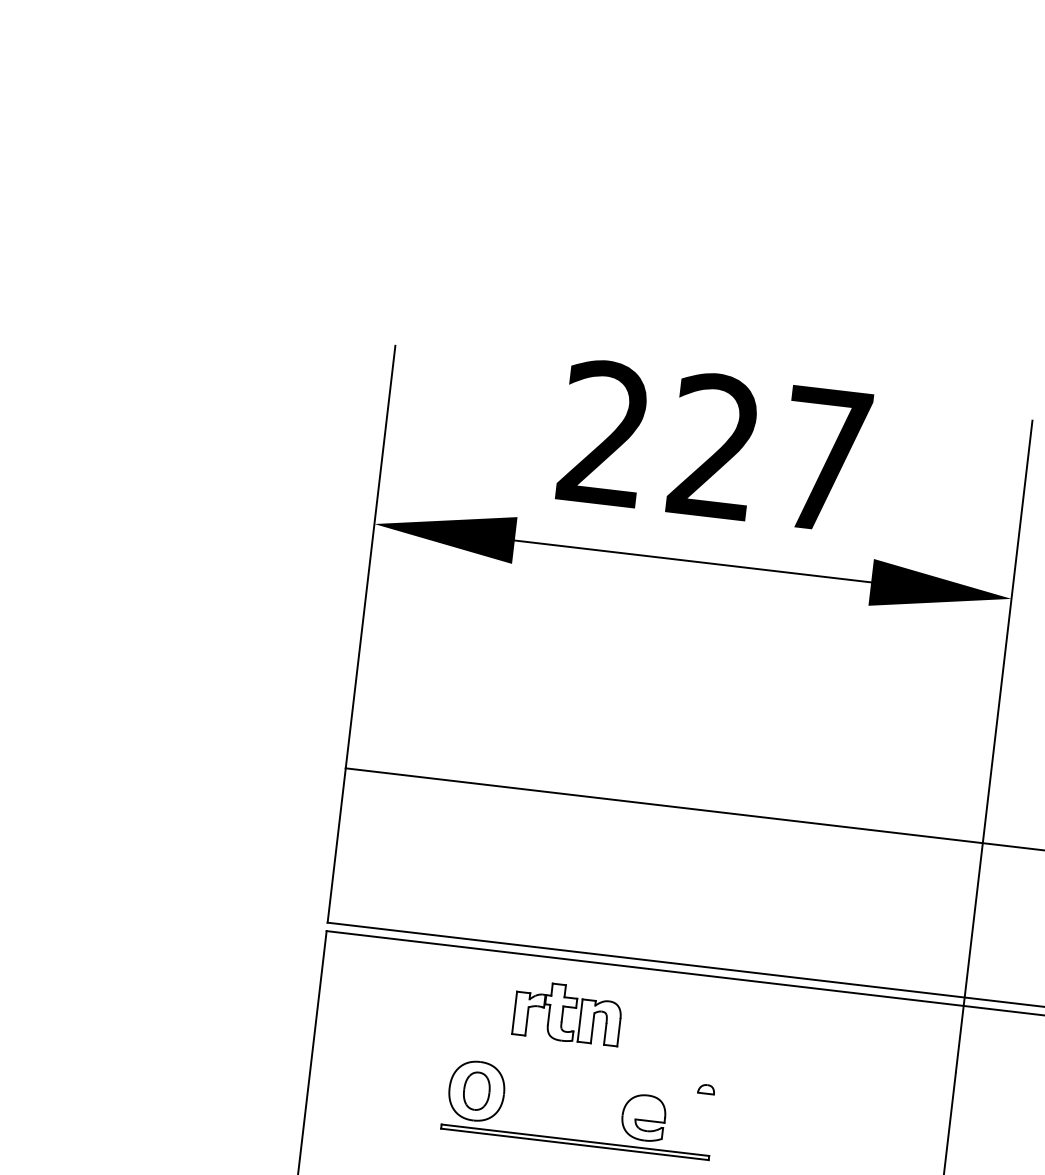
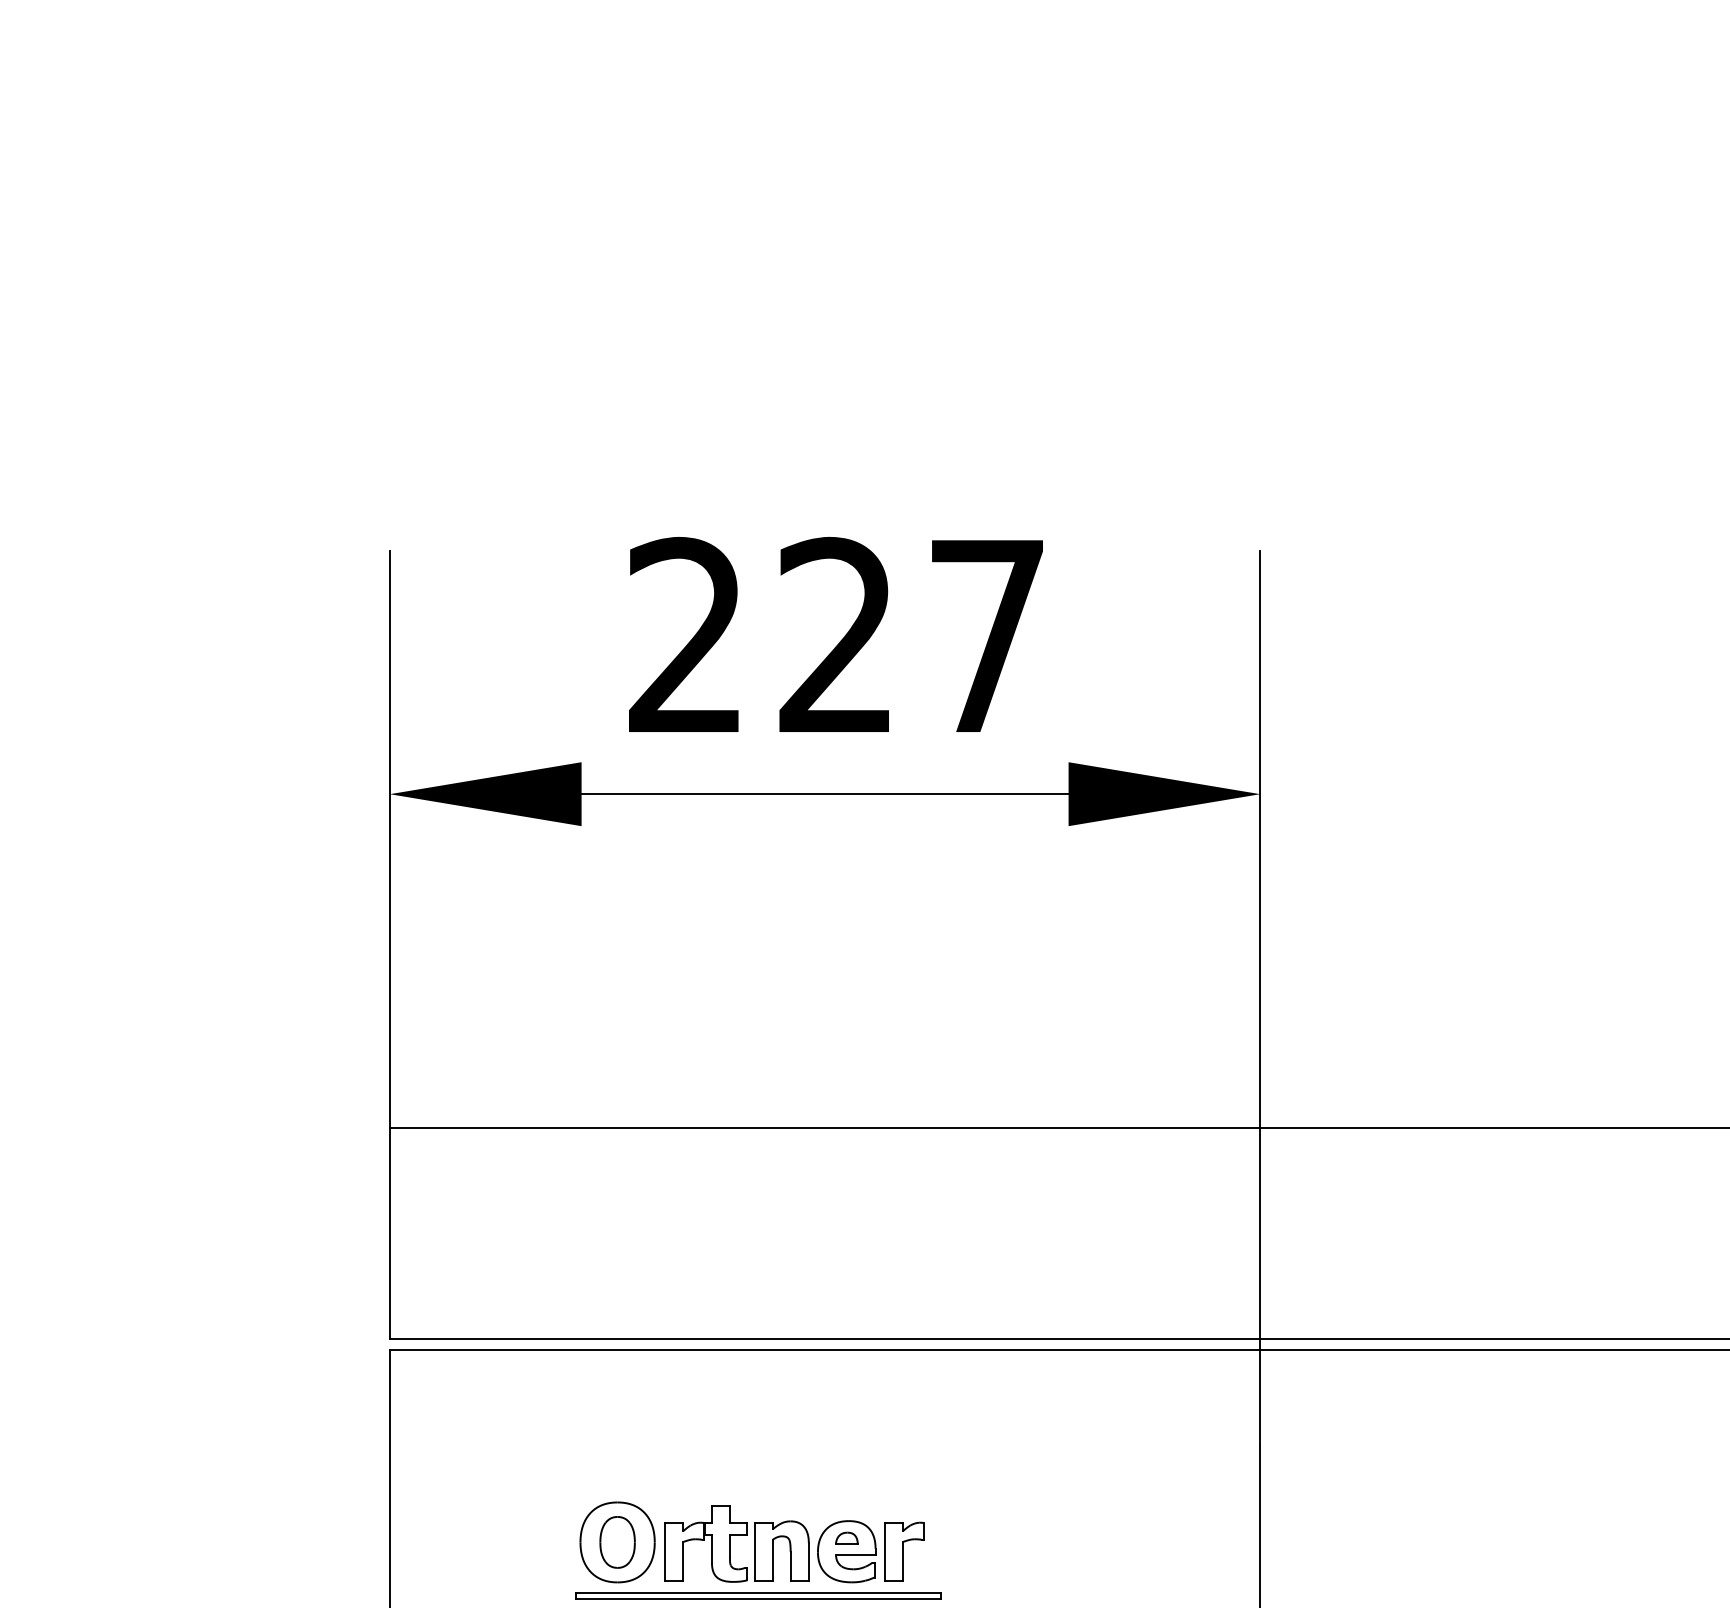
part: (567, 1012) -> (736, 1543), moved
part: (706, 1088) -> (846, 1537), moved
part: (685, 1122) -> (904, 1551), added

